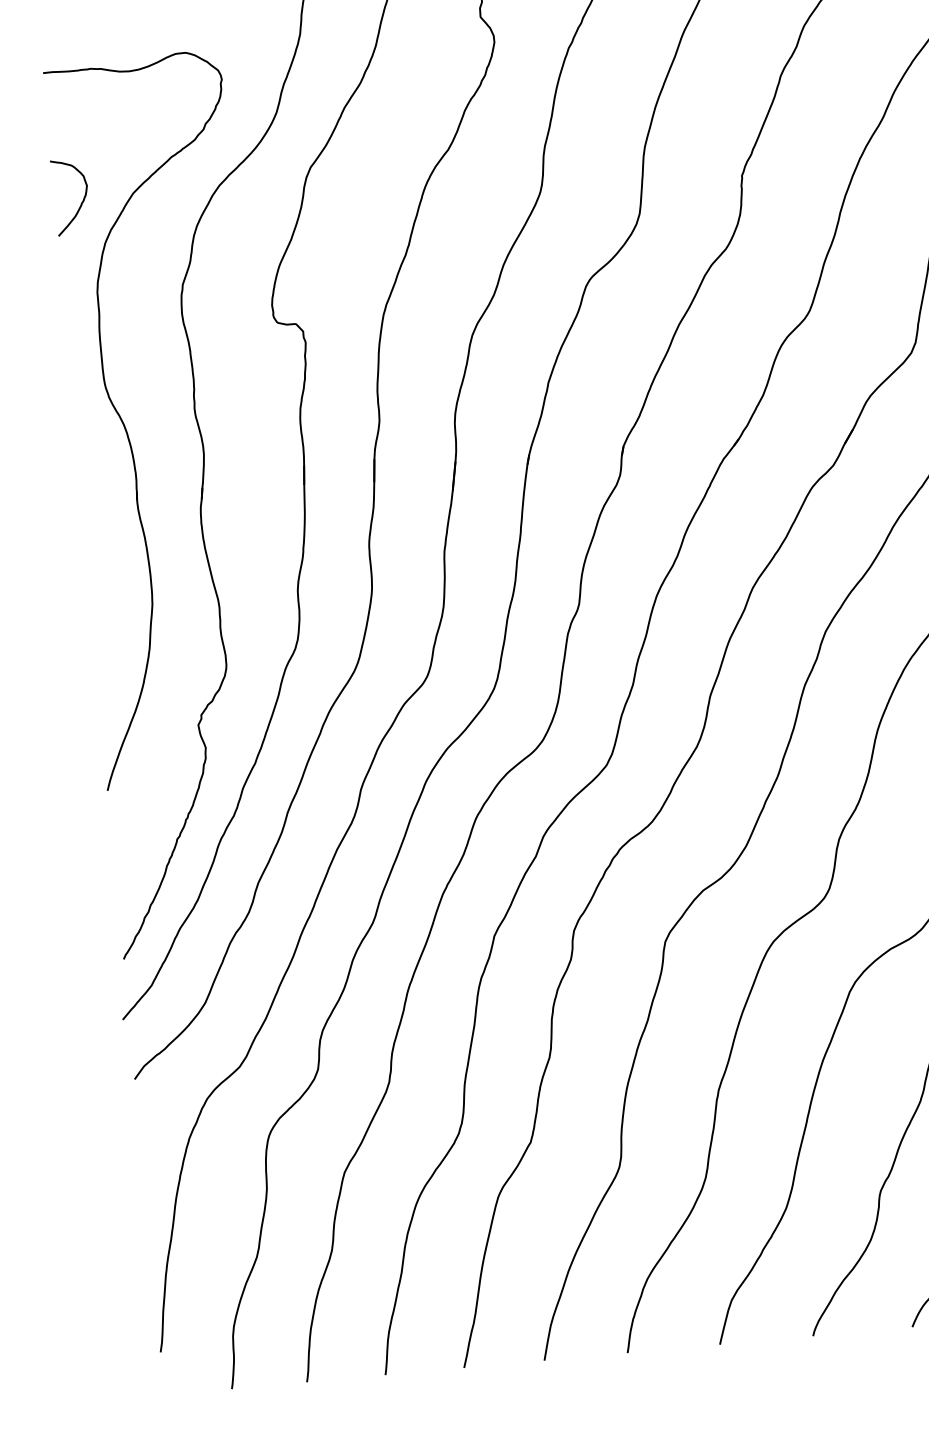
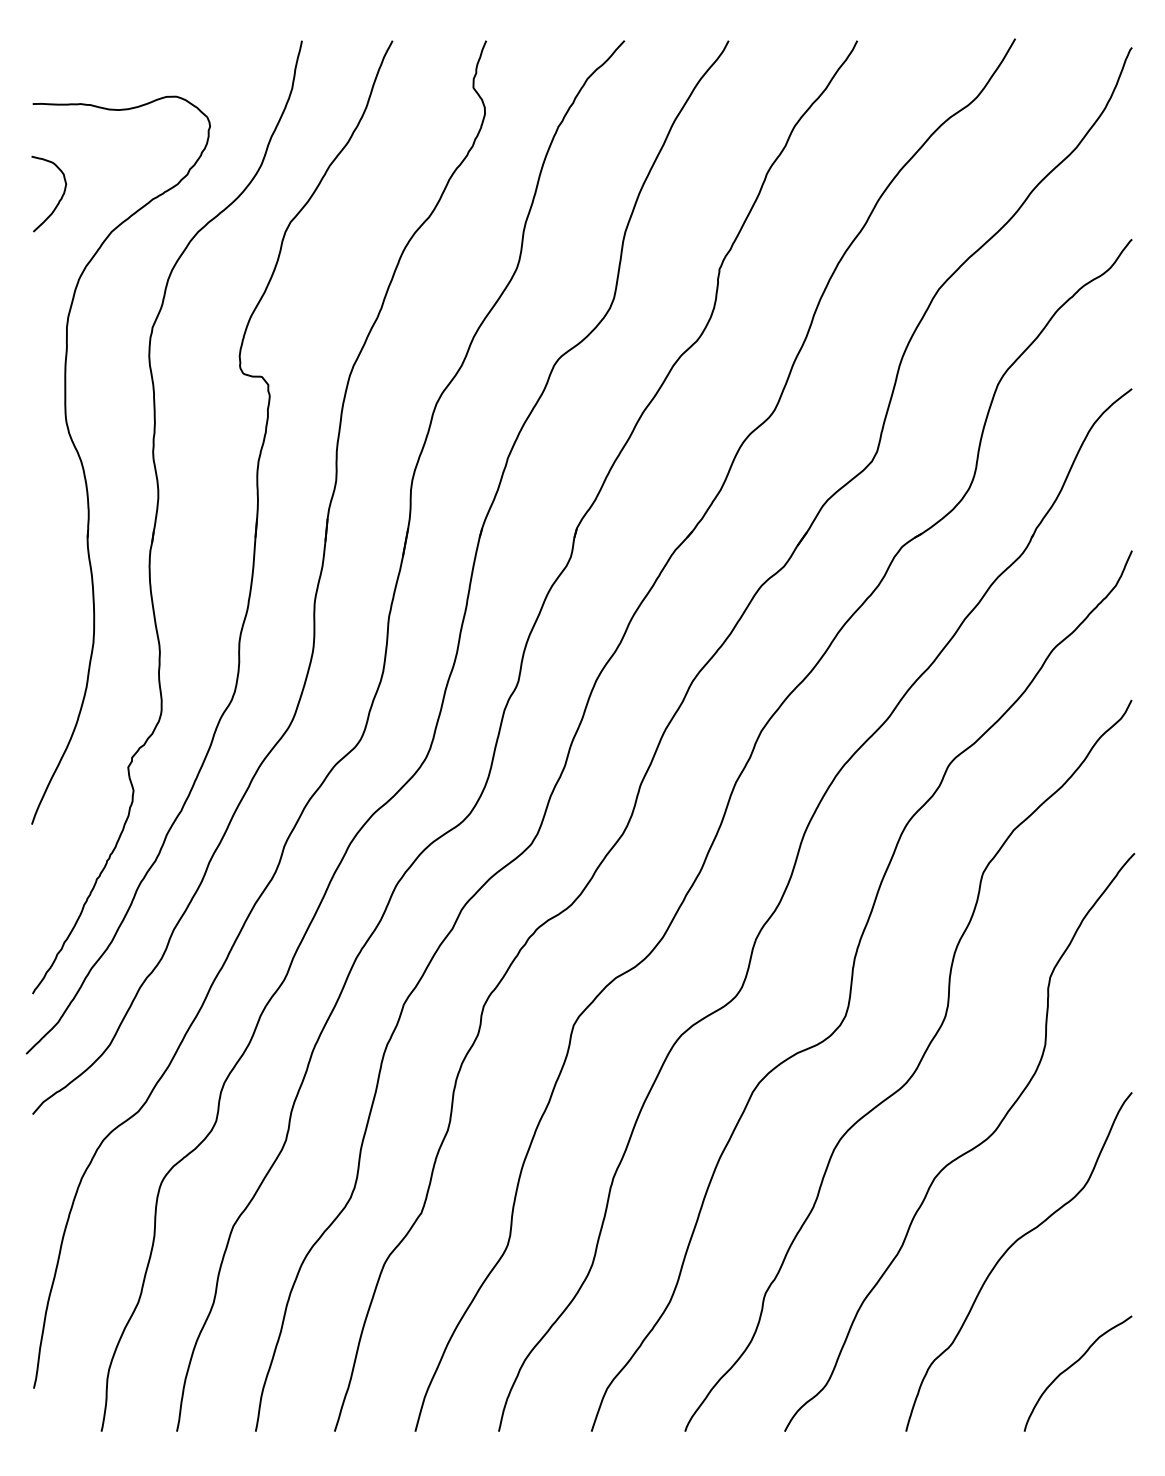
curve: (81, 201) -> (59, 199), moved

